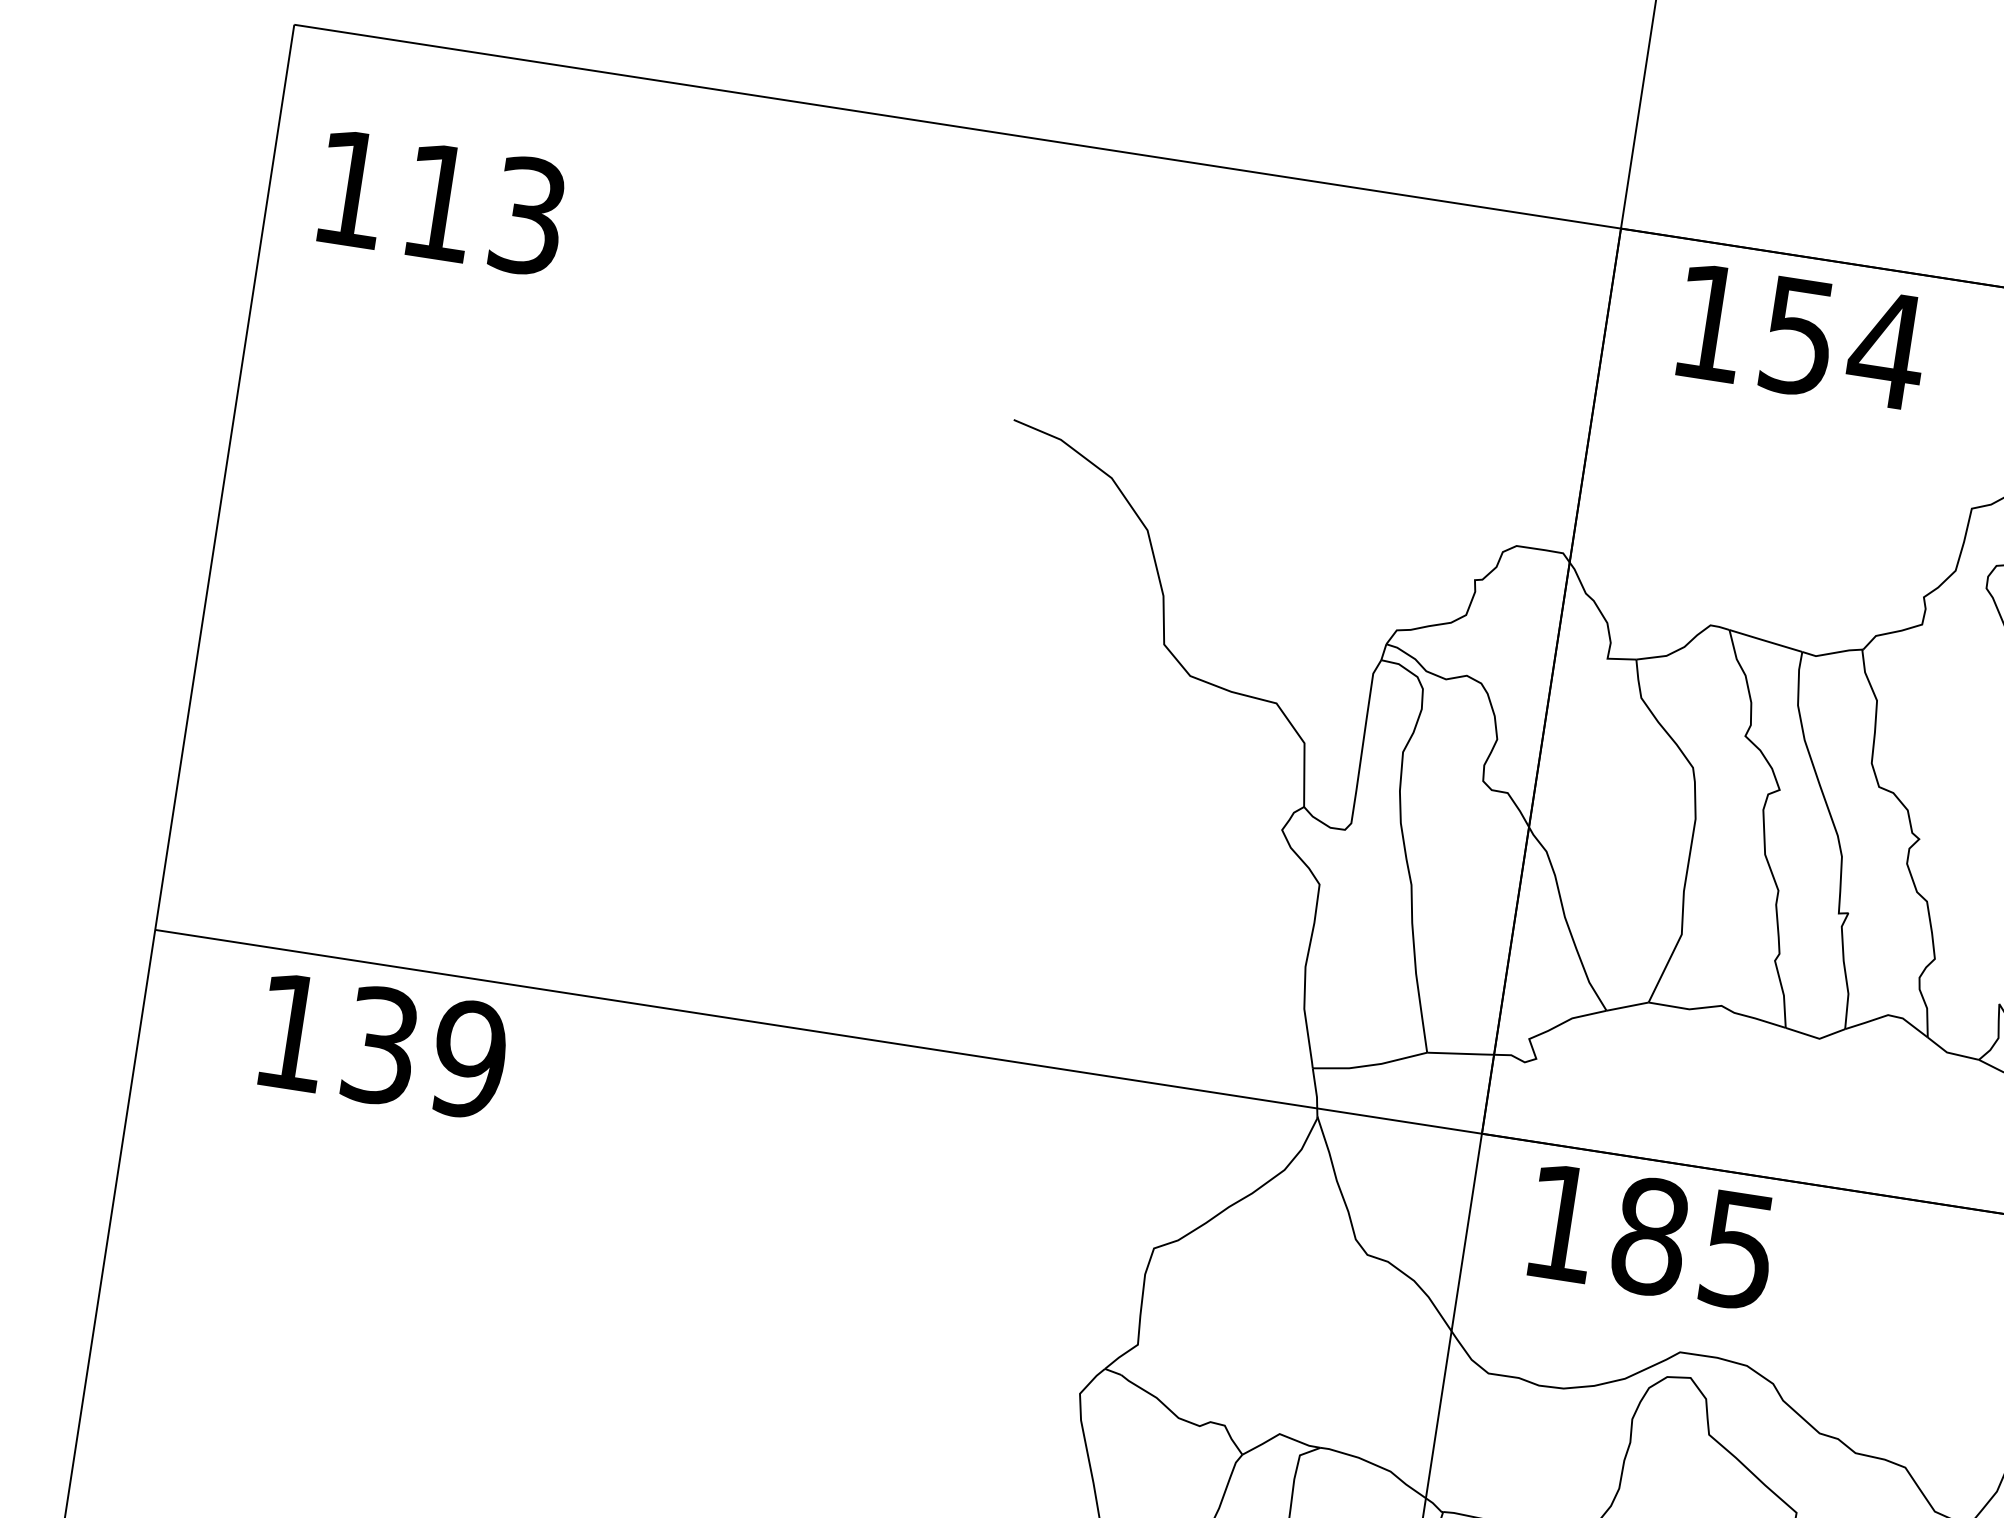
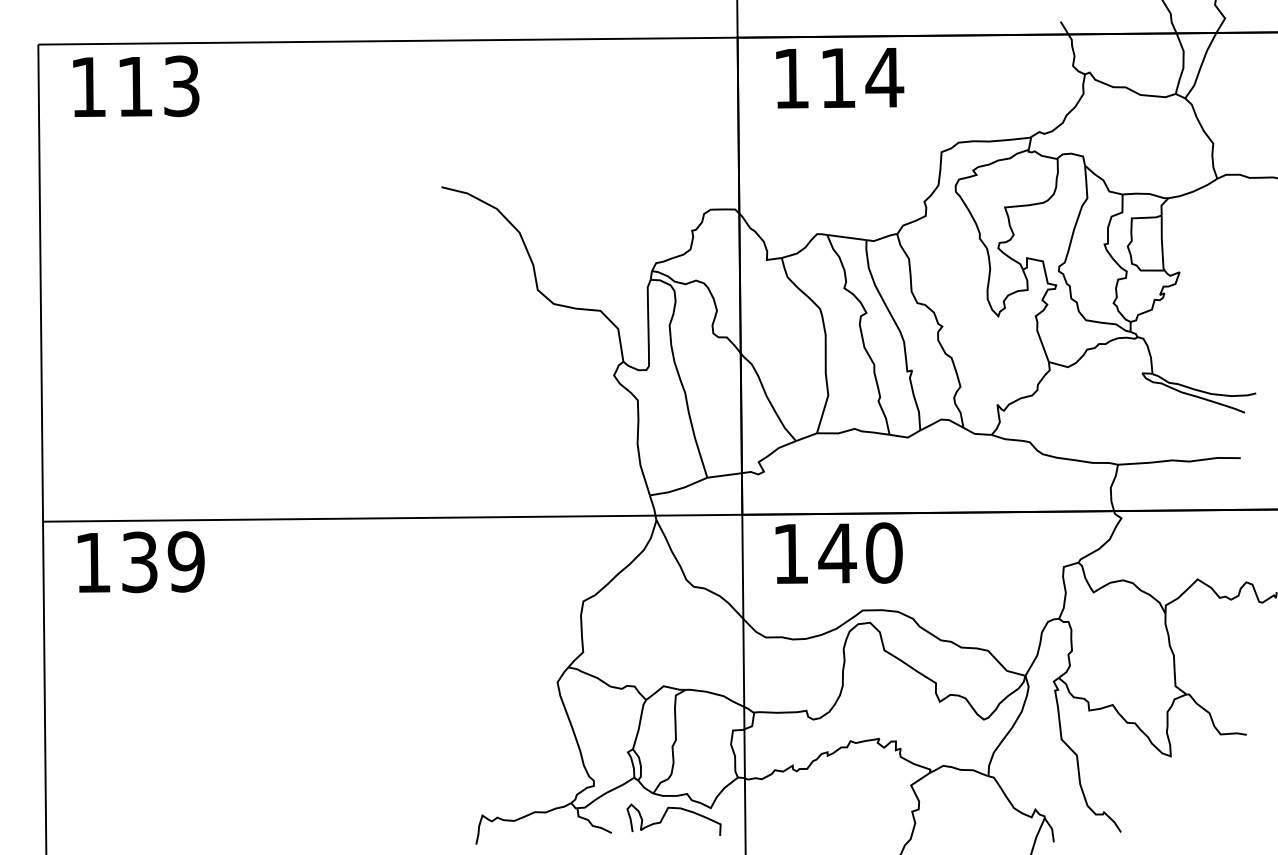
text: (442, 202) -> (136, 86), moved
text: (1797, 336) -> (837, 78), 154 -> 114
text: (382, 1046) -> (140, 562), moved
text: (1693, 1243) -> (860, 553), 185 -> 140

